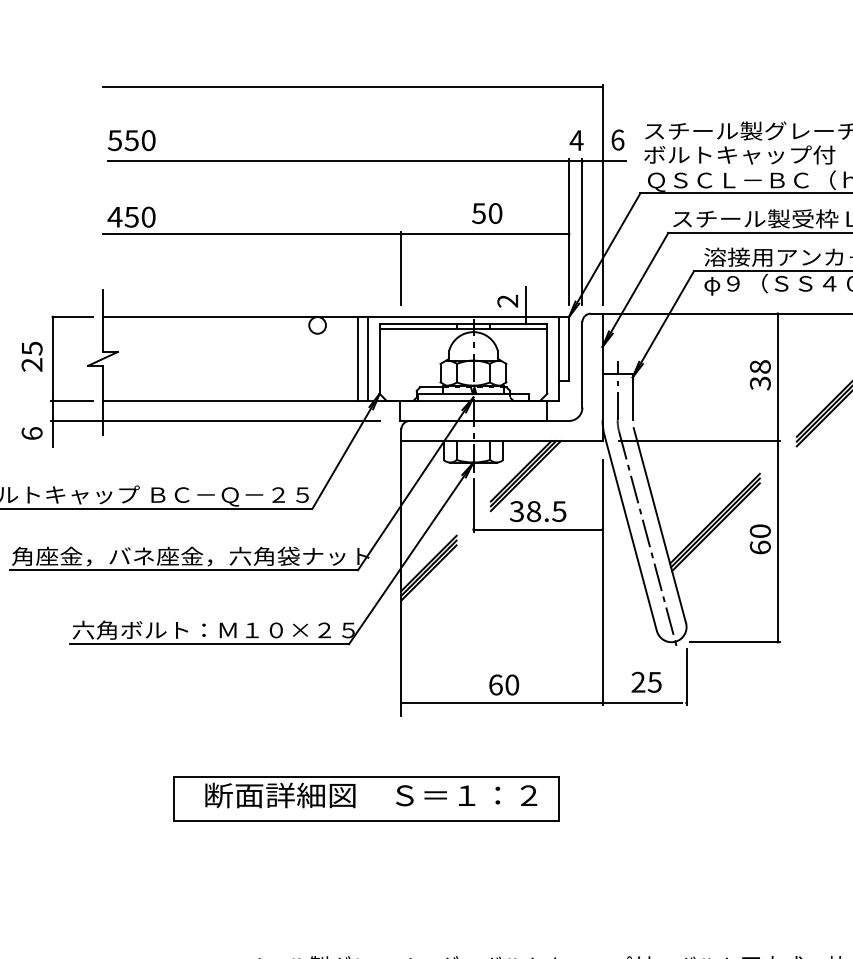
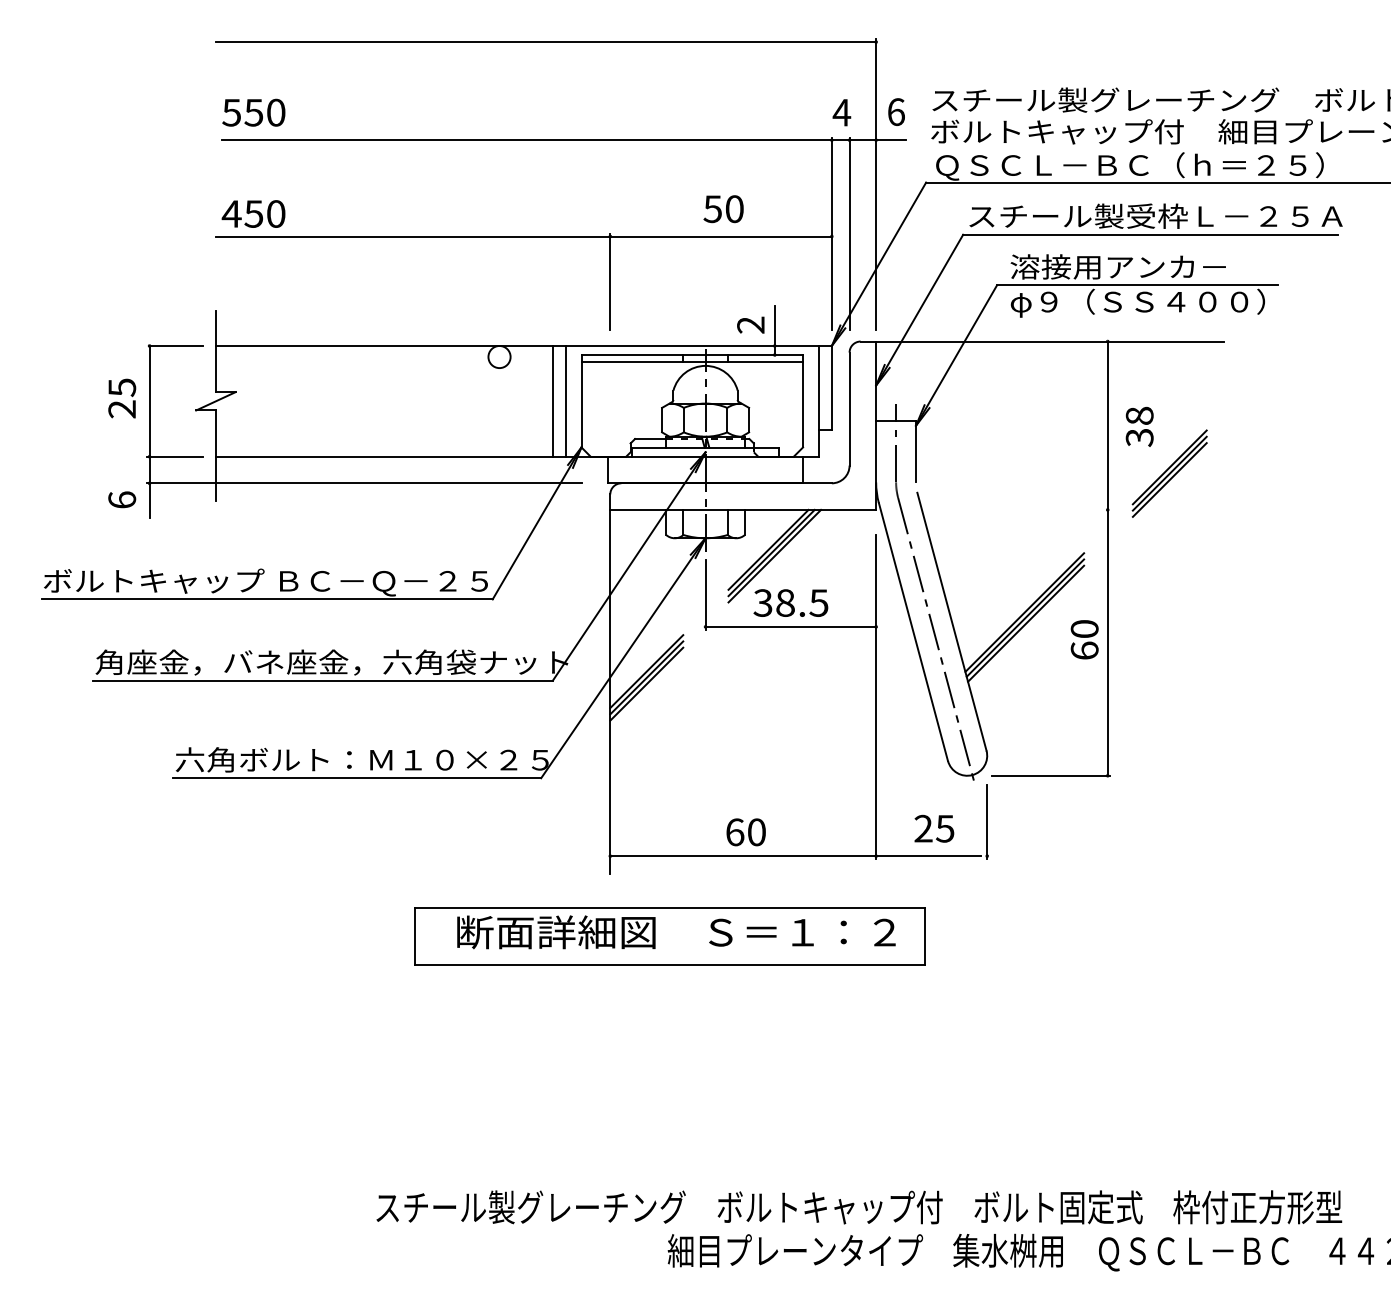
text: (760, 374) -> (1139, 426), moved
line: (699, 440) -> (1004, 509), removed
part: (366, 798) -> (669, 936), moved

